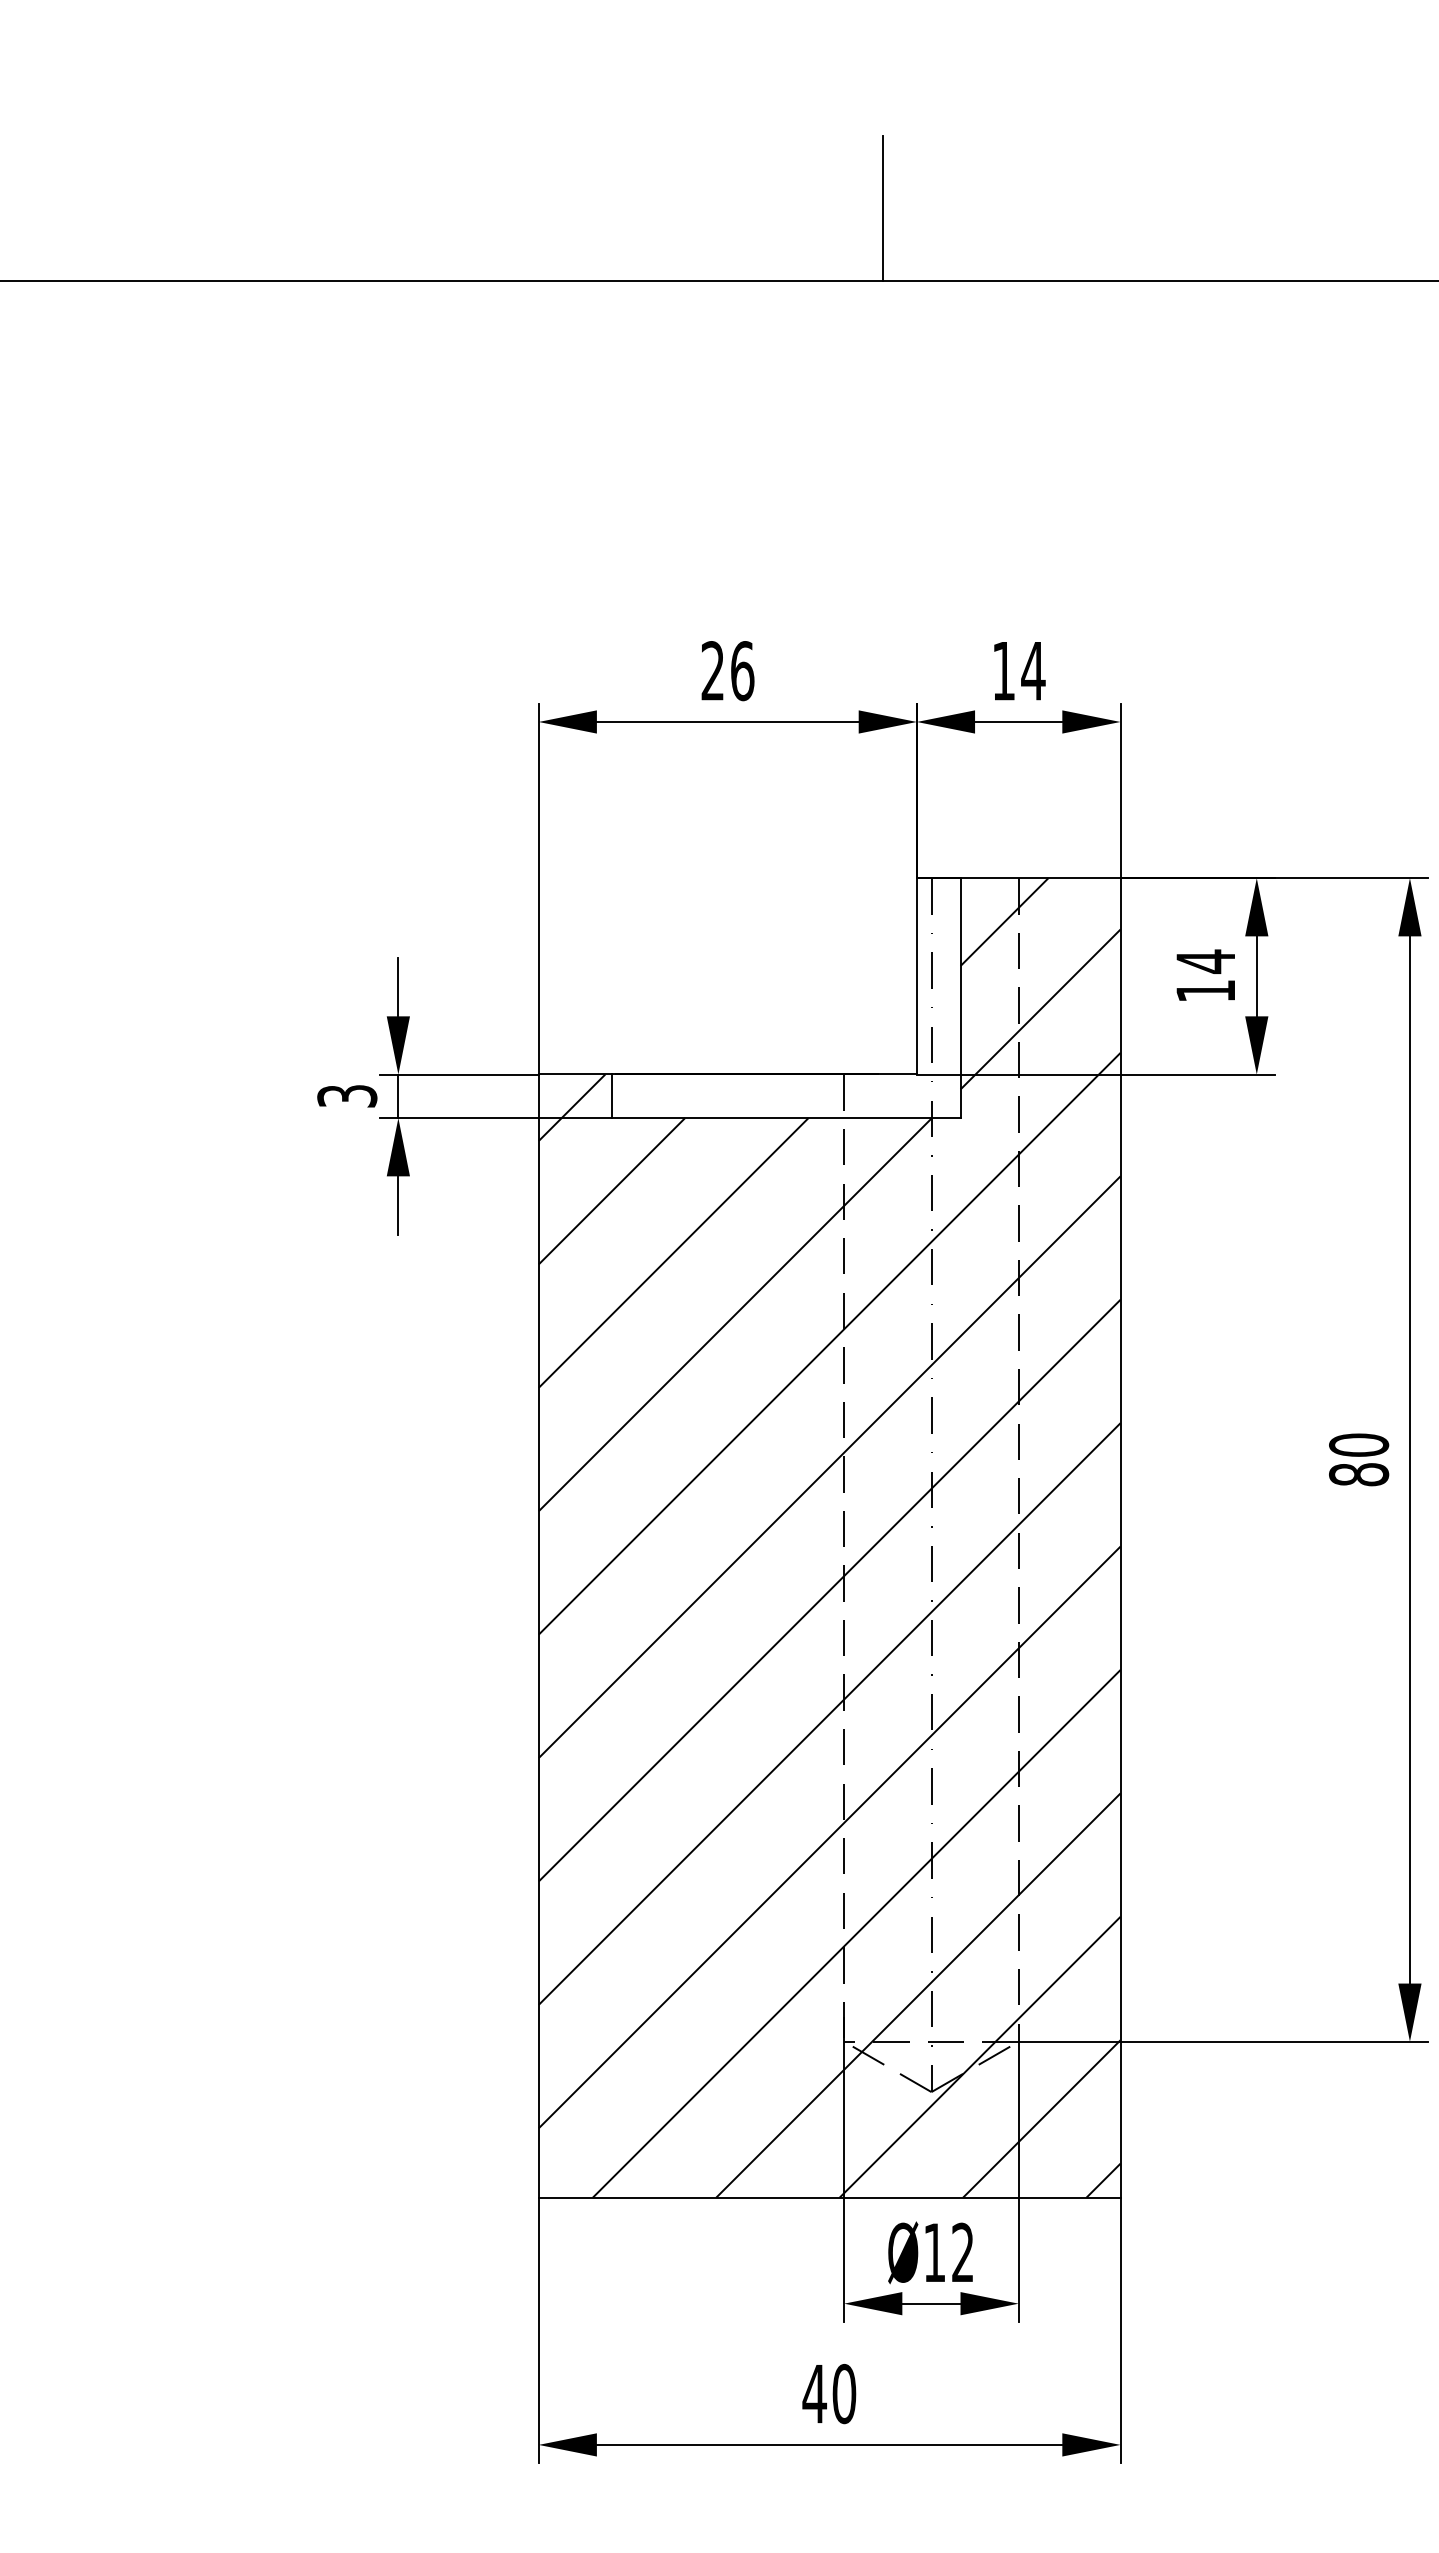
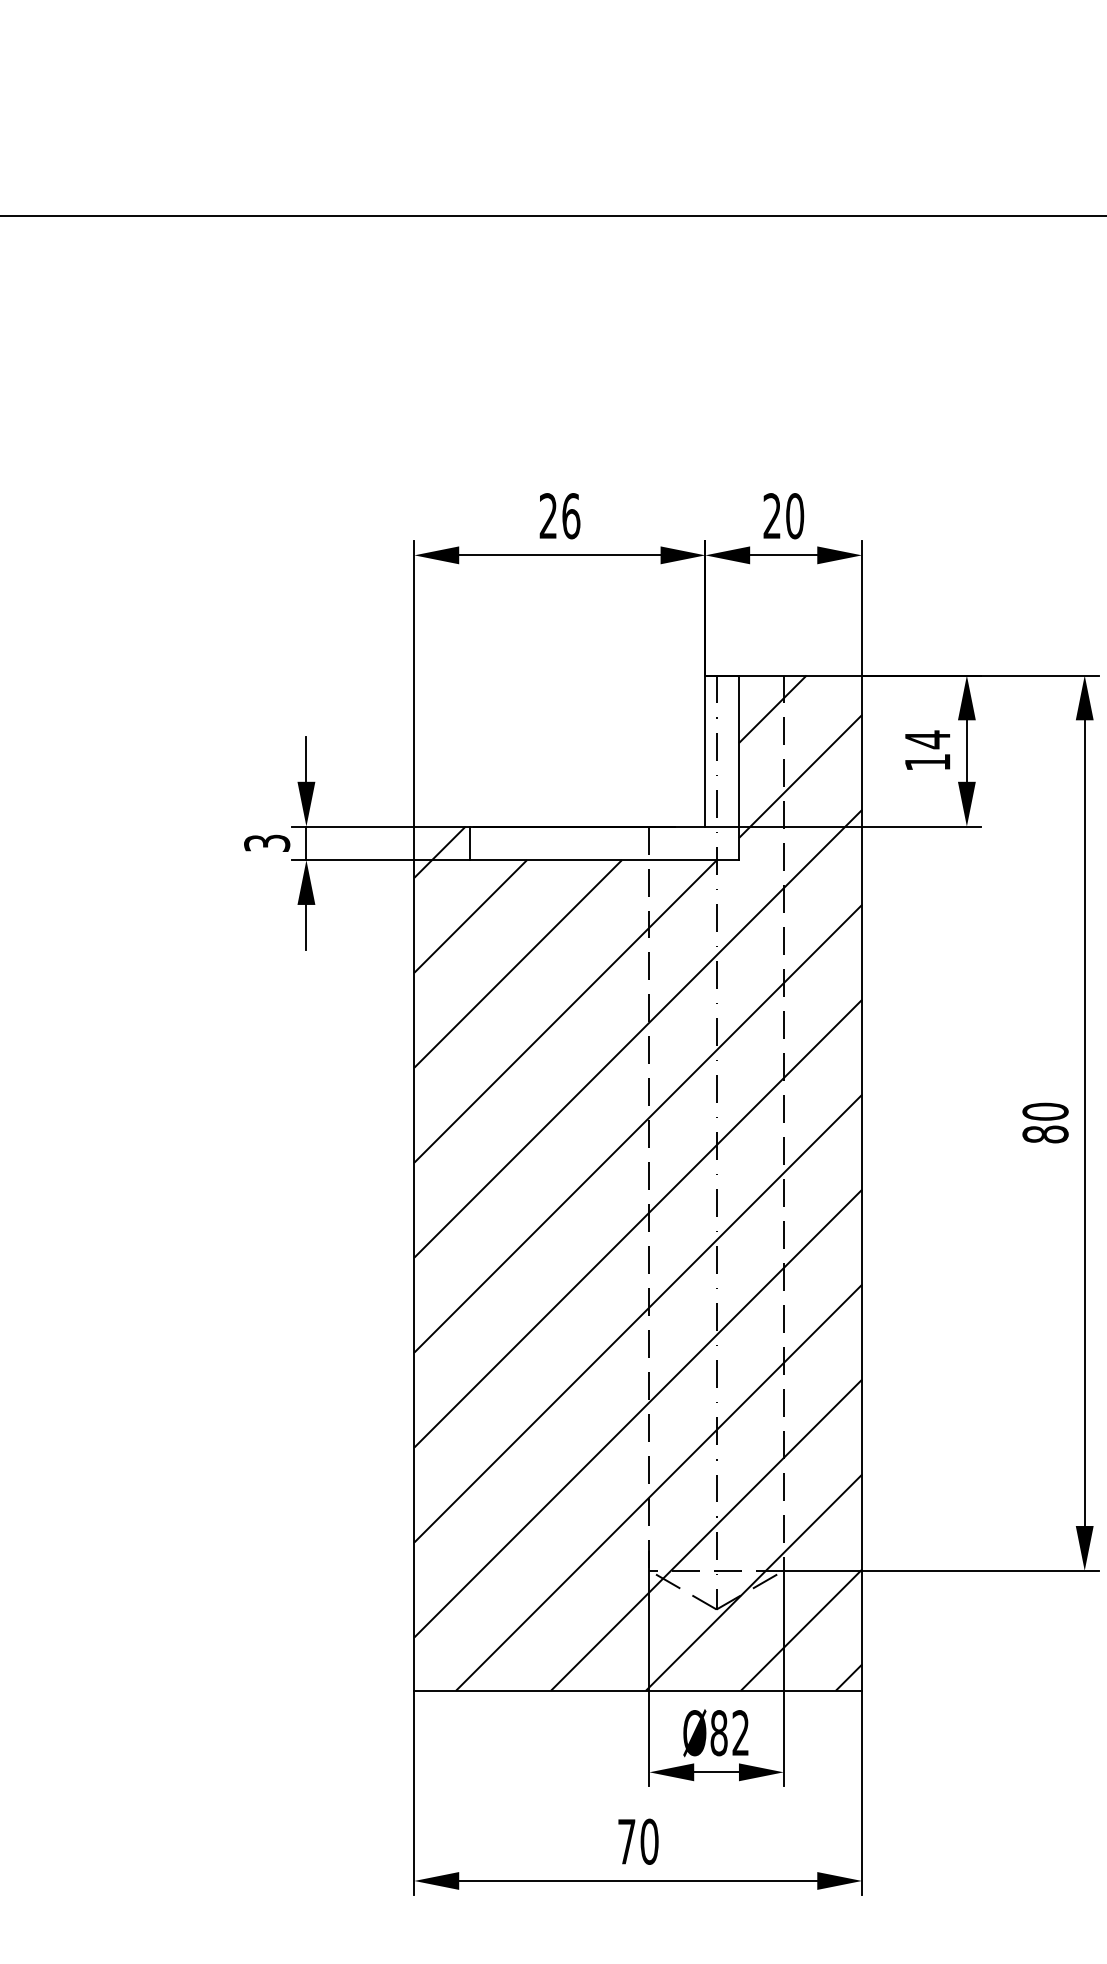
line: (883, 208) -> (679, 160), removed
text: (1018, 671) -> (783, 516), 14 -> 20
text: (934, 2252) -> (718, 1732), Ø12 -> Ø82
text: (814, 2394) -> (626, 1842), 40 -> 70

